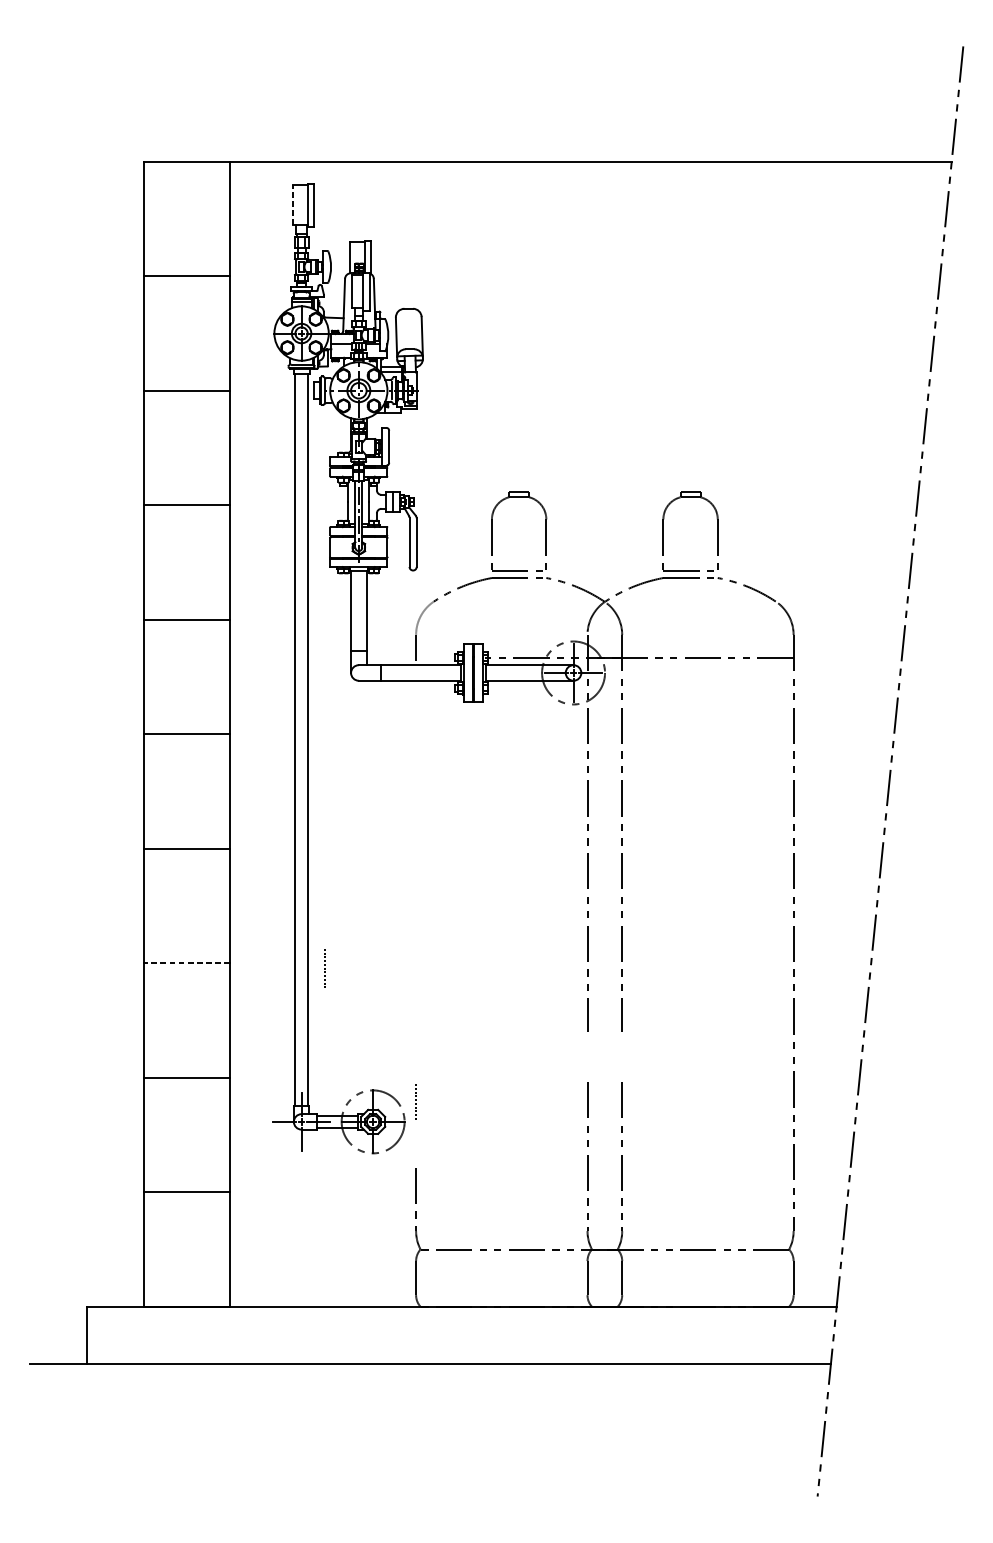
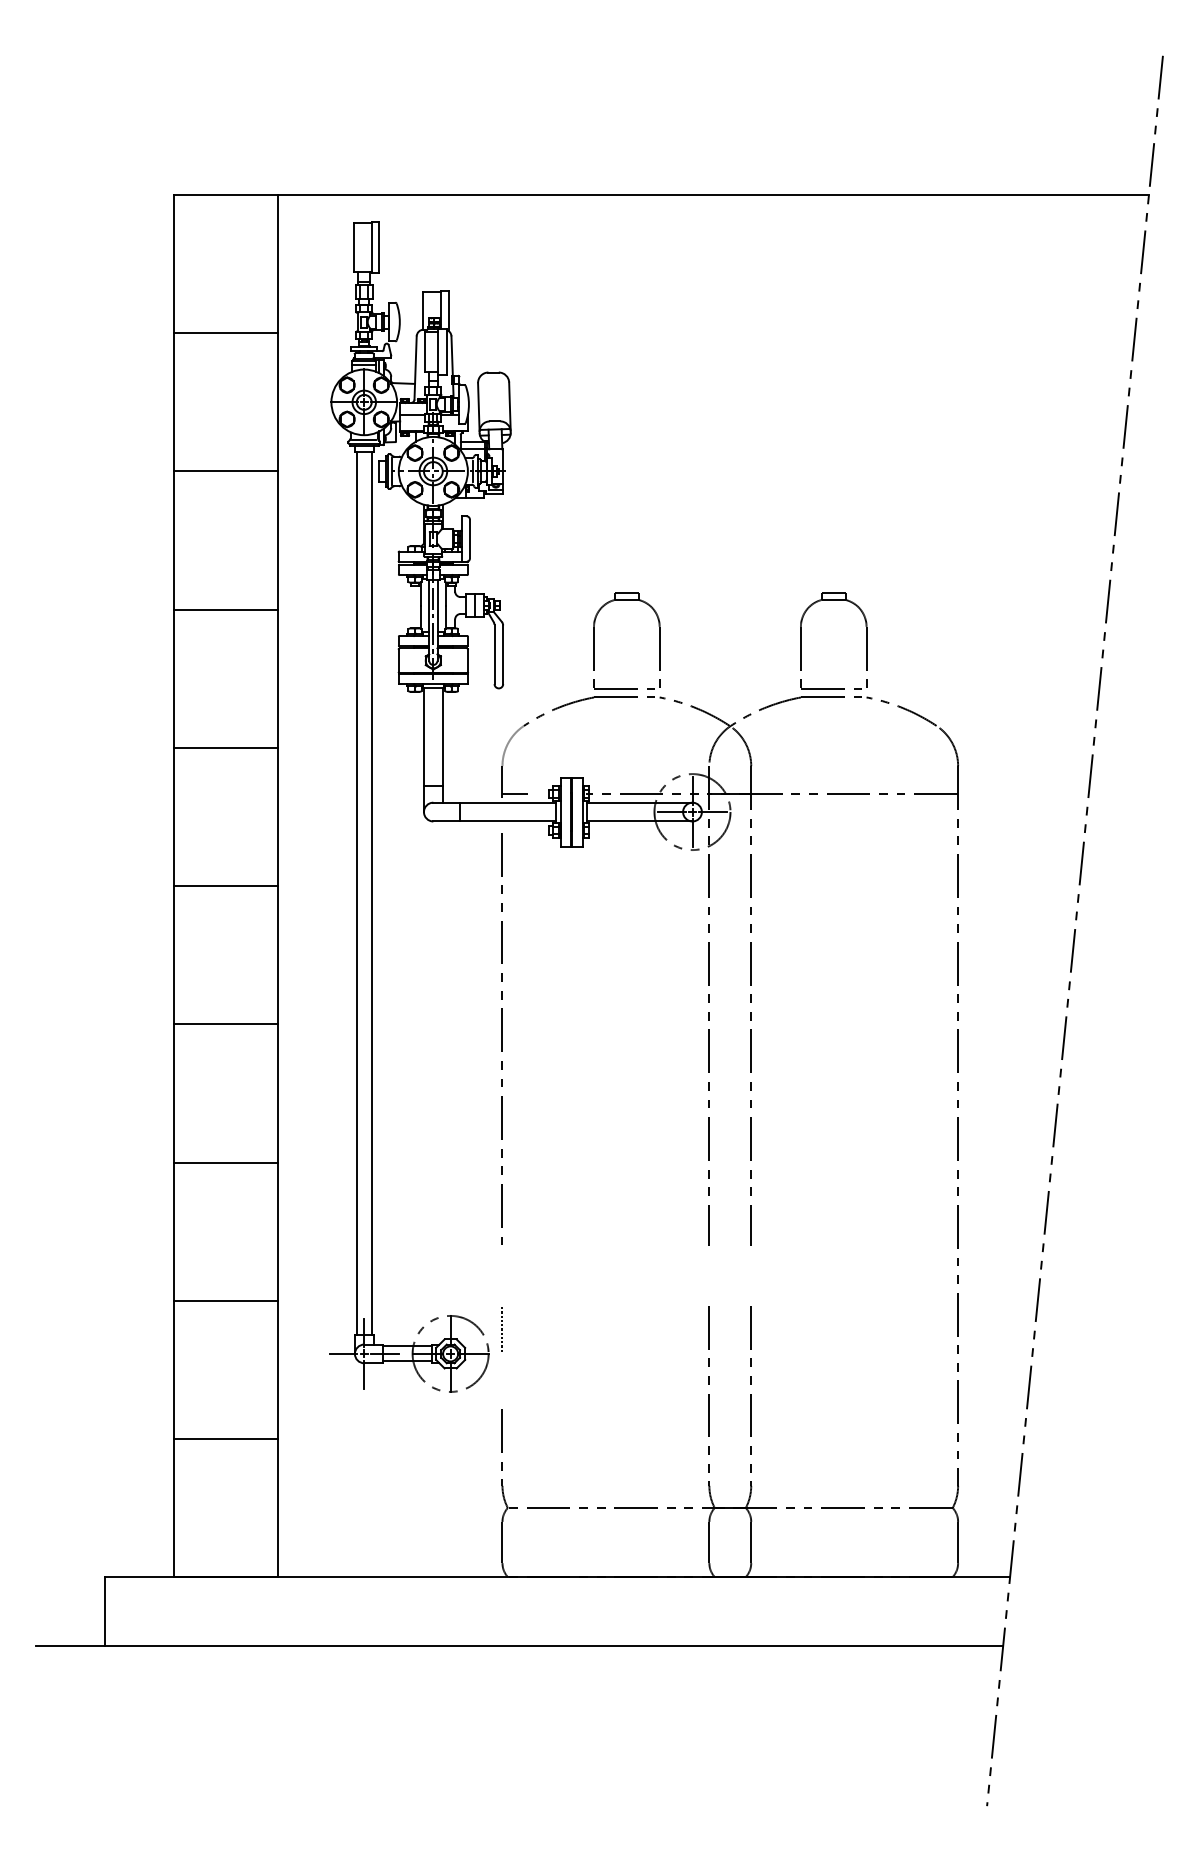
line: (292, 204) -> (353, 246), dashed -> solid
line: (426, 657) -> (514, 793), added
line: (415, 860) -> (501, 1038), added
line: (187, 963) -> (226, 1162), dashed -> solid
line: (324, 968) -> (391, 1168), removed

